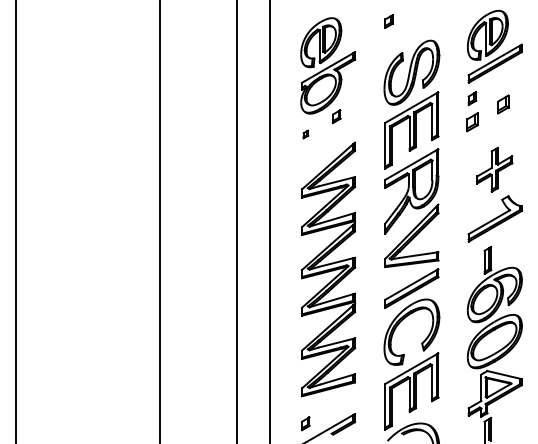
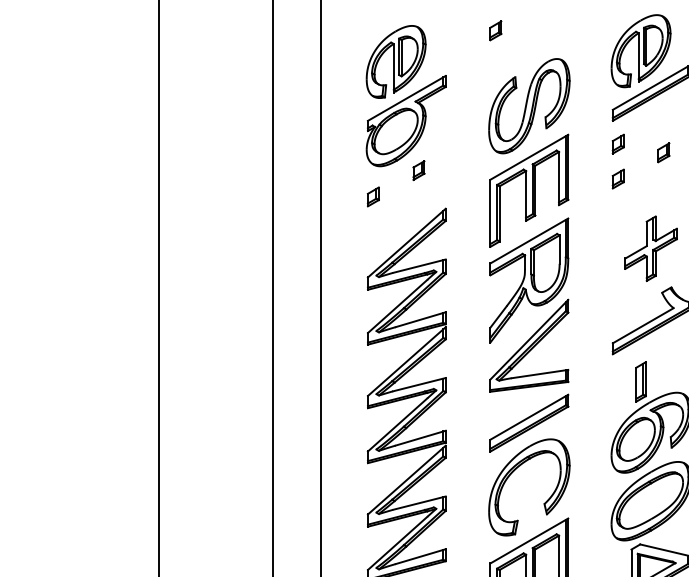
part: (503, 104) -> (663, 152), size x0.71
part: (472, 122) -> (618, 179), size x0.71
part: (305, 134) -> (373, 196), size x1.67

